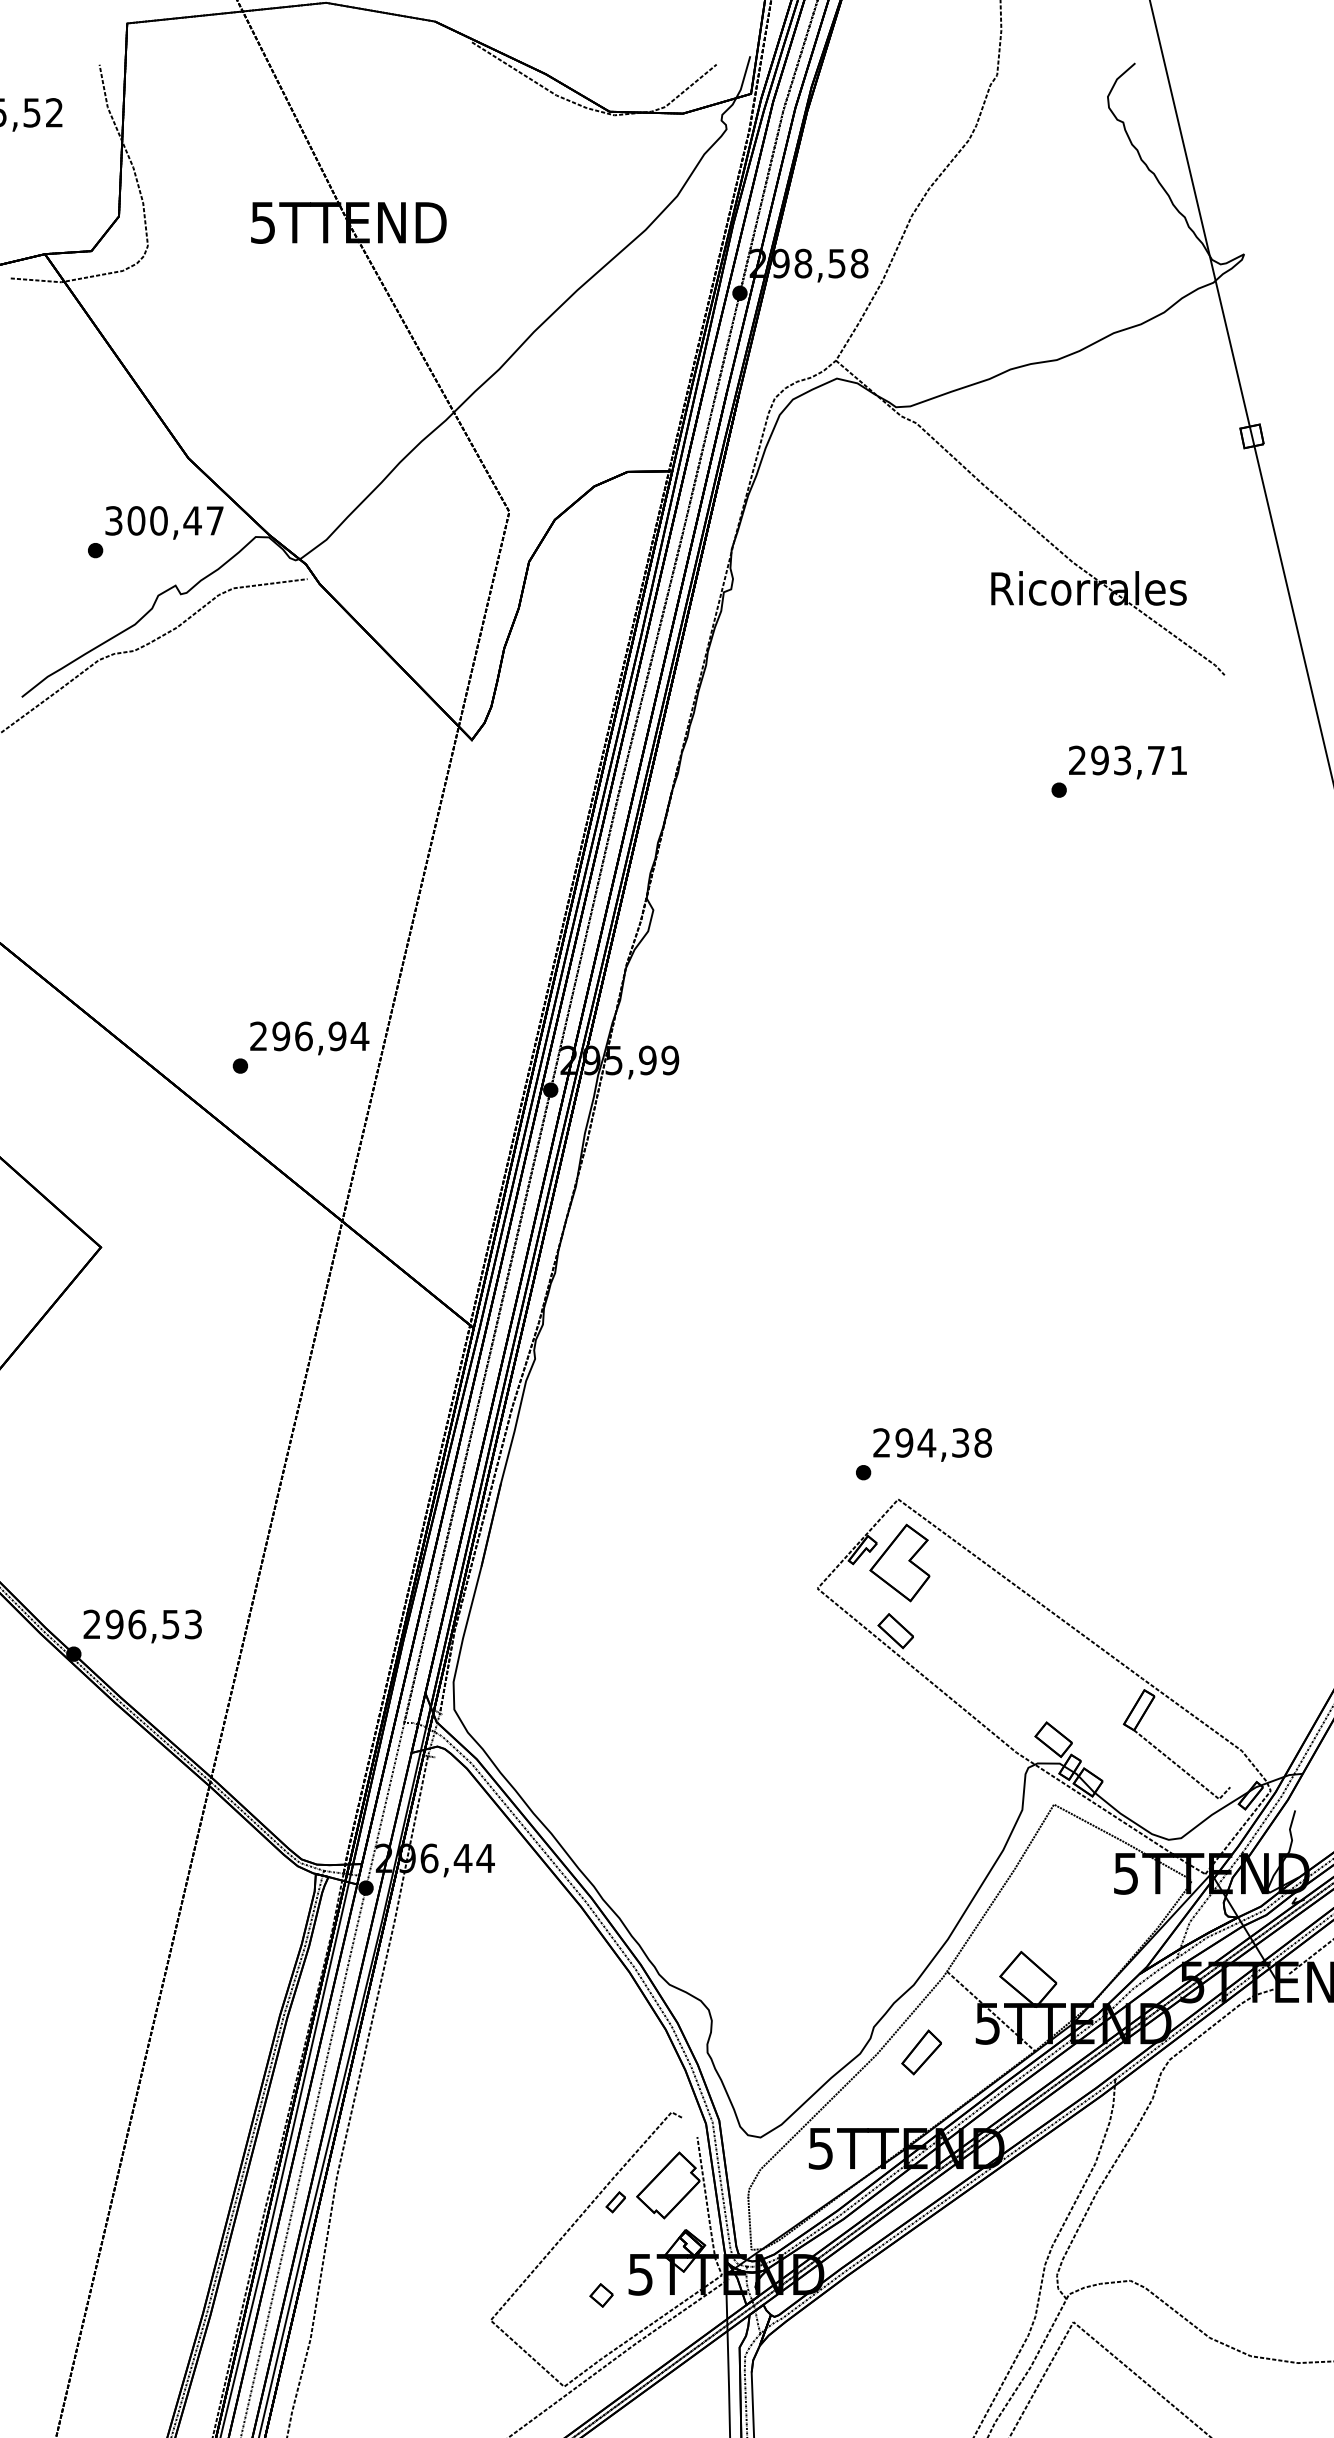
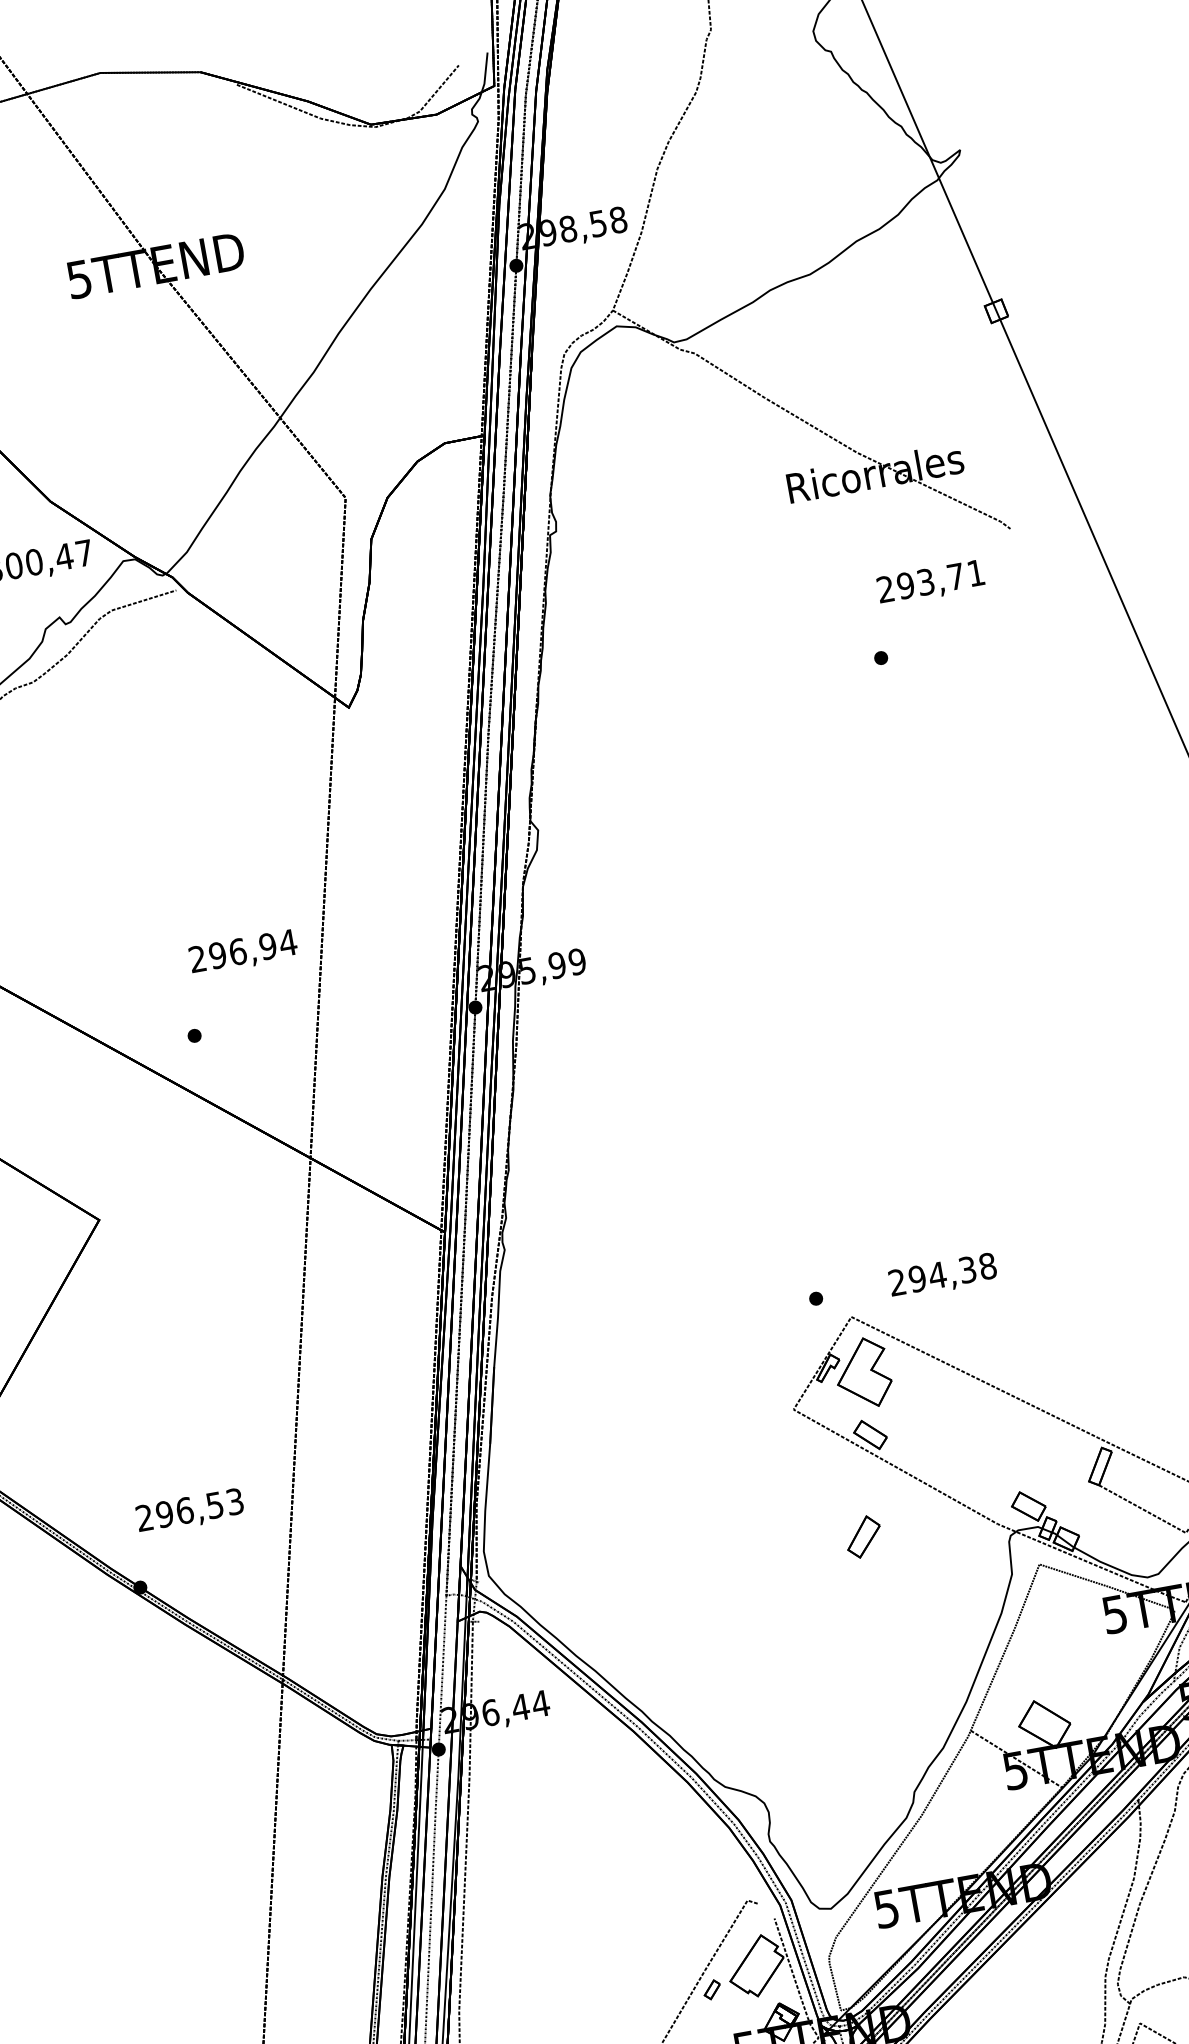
text: (1127, 762) -> (930, 583), moved
text: (309, 1038) -> (243, 952), moved
text: (932, 1444) -> (942, 1275), moved
text: (142, 1626) -> (189, 1511), moved
part: (921, 2052) -> (863, 1537), moved

